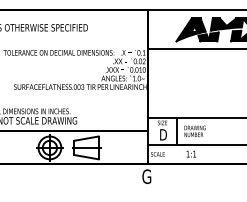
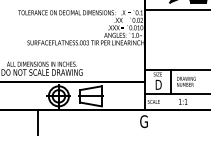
line: (25, 177) -> (37, 122), added

